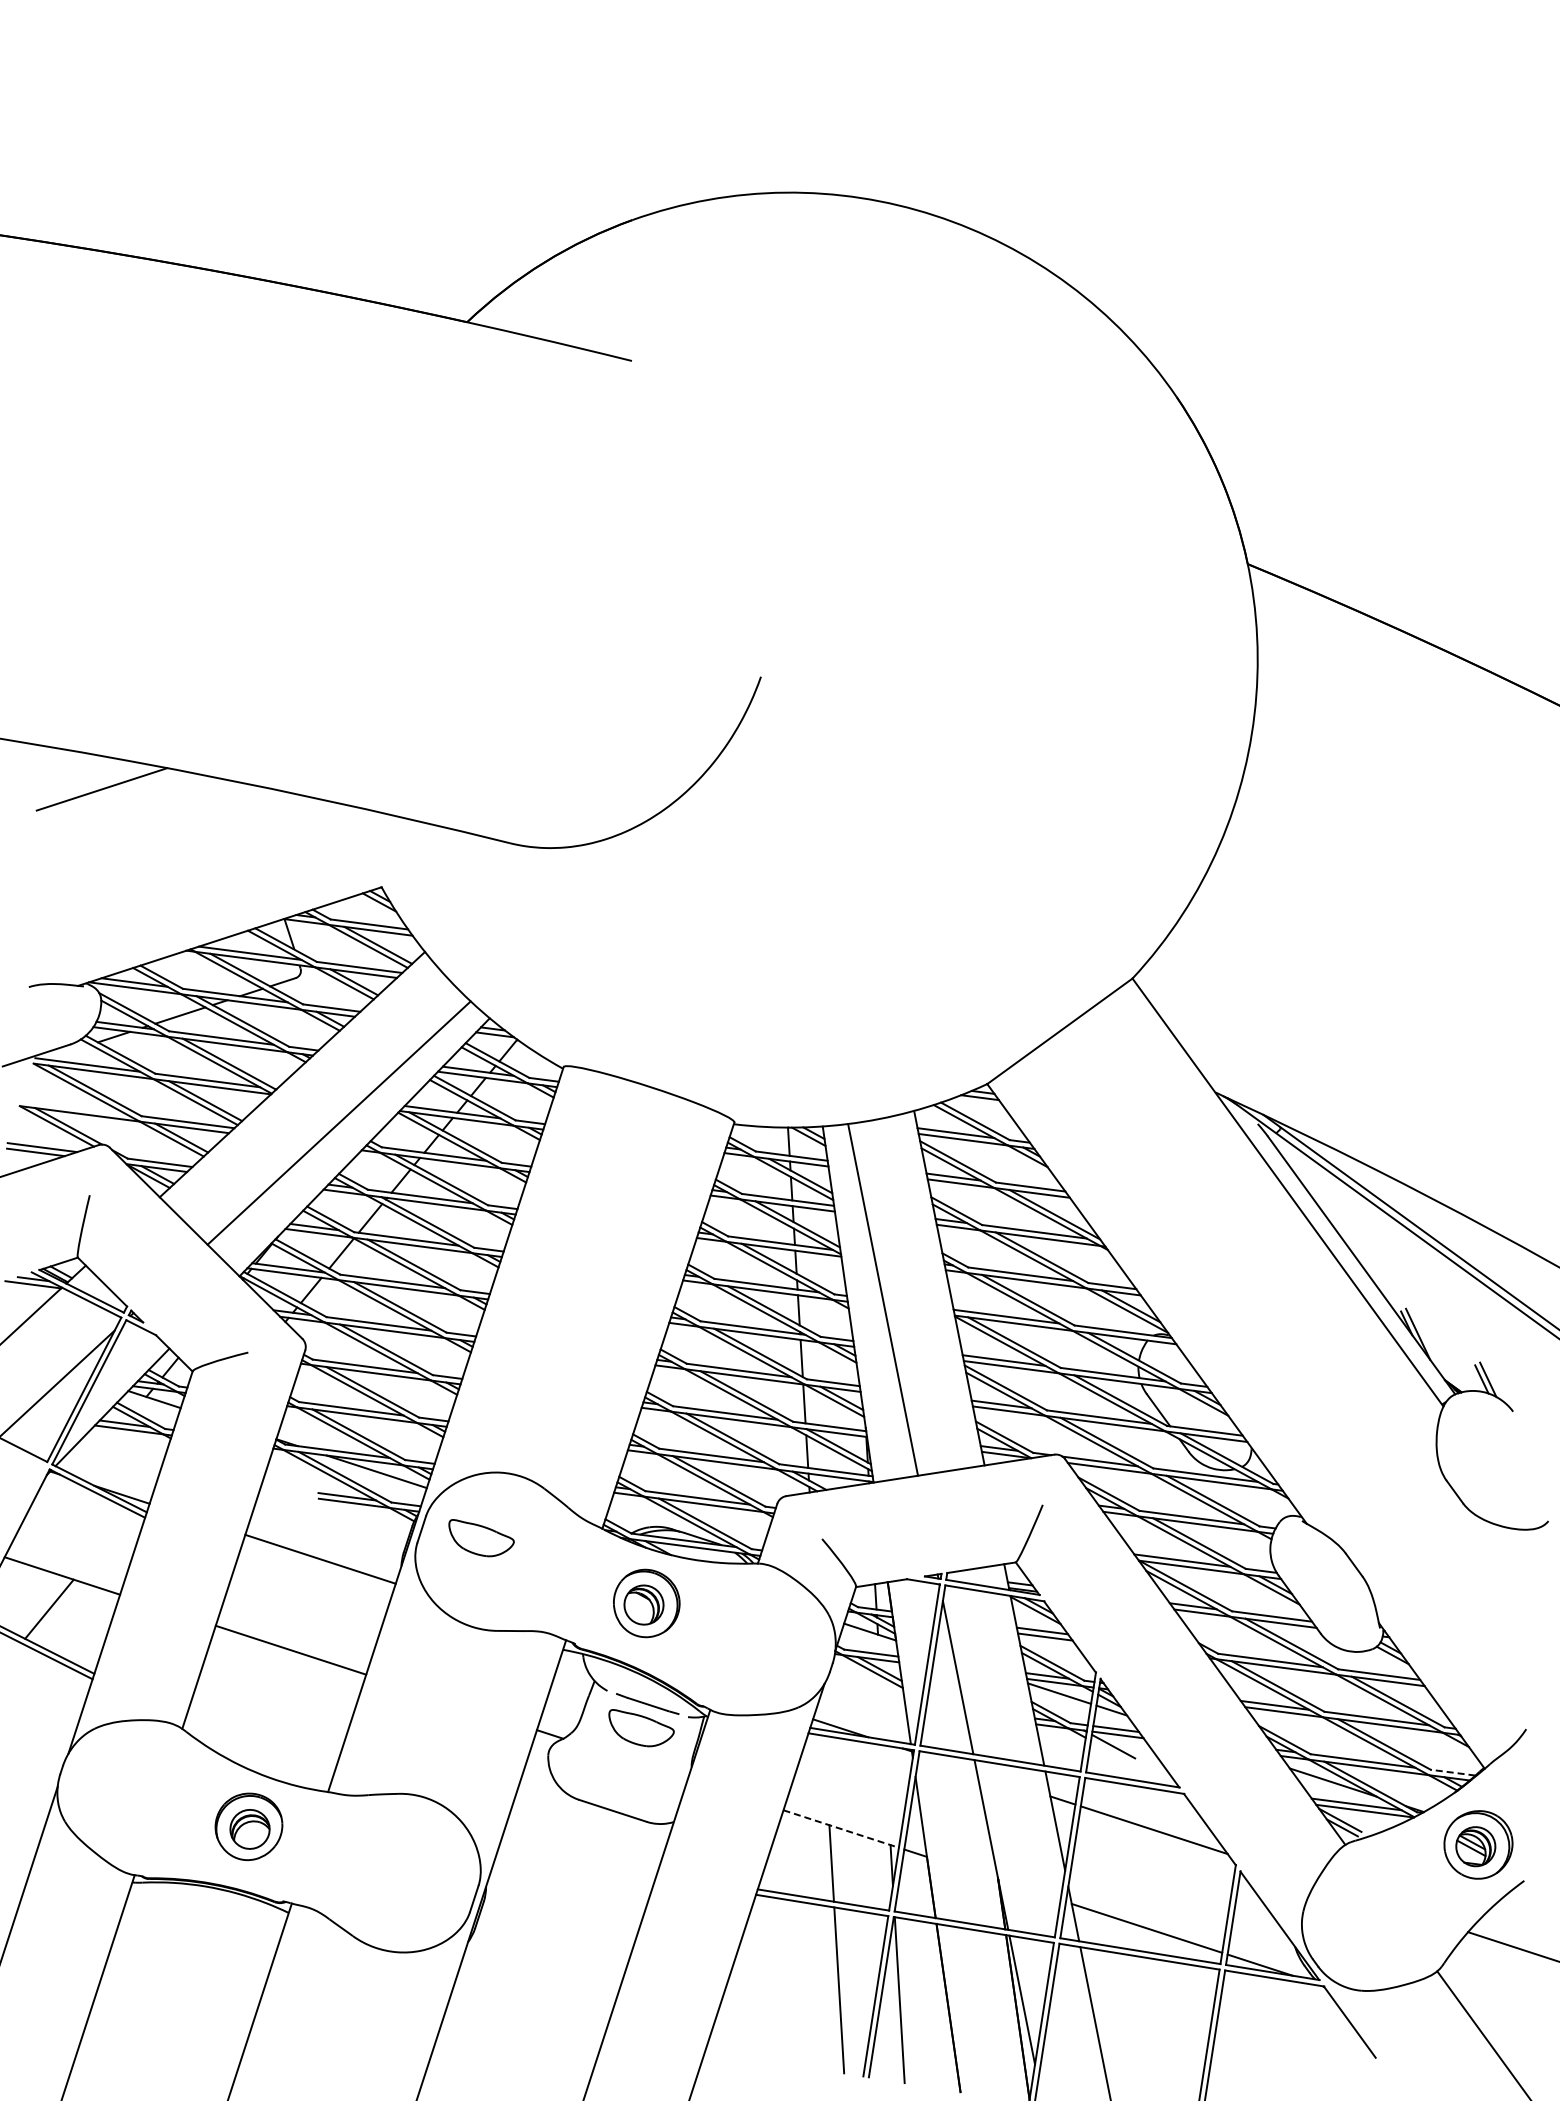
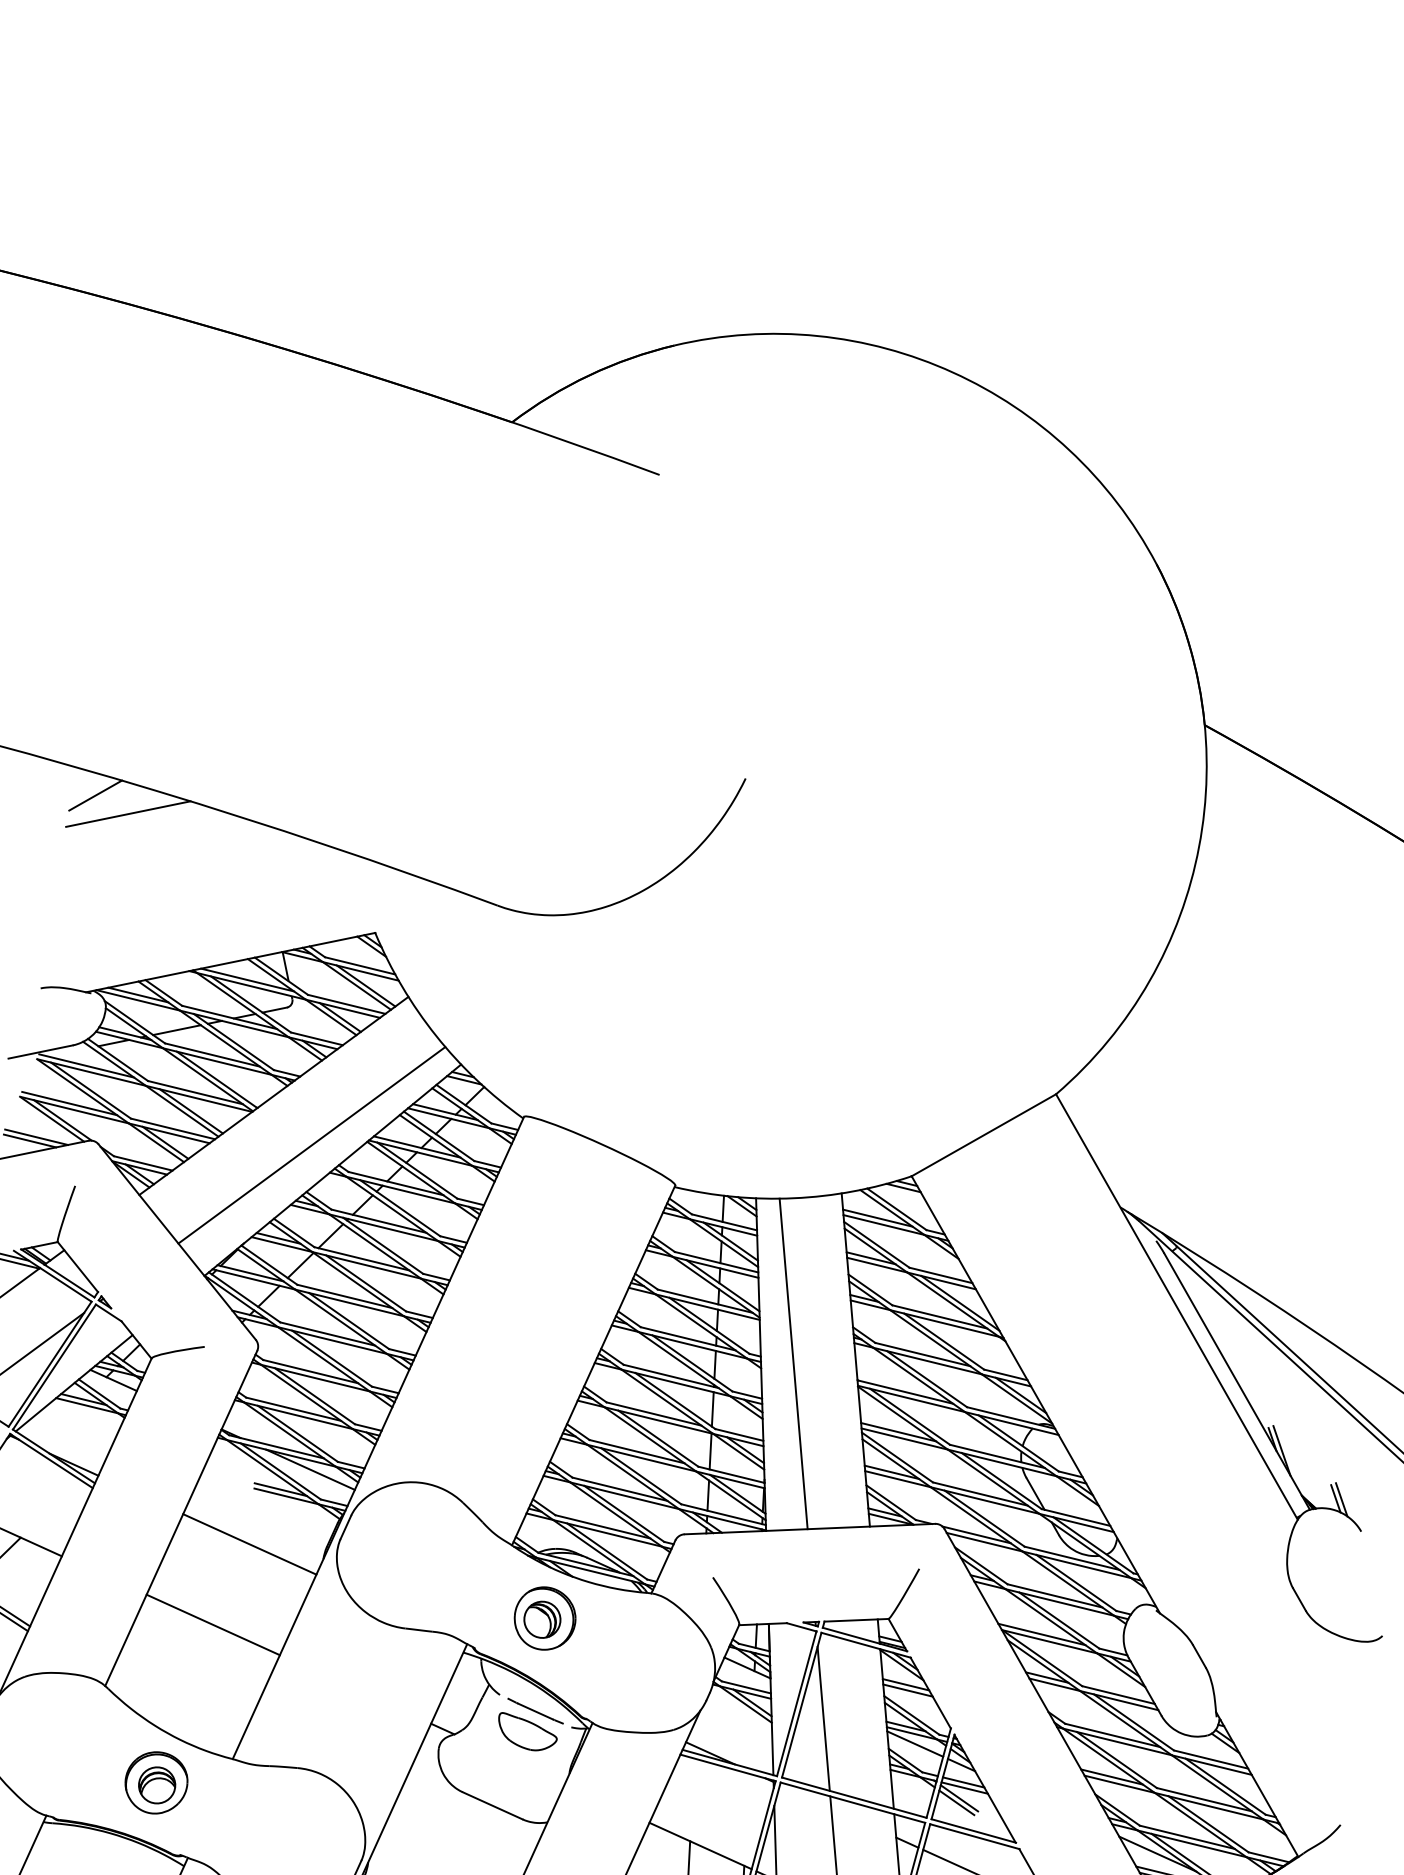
line: (64, 773) -> (95, 795), added
line: (73, 1107) -> (69, 1103), added
part: (481, 1538) -> (399, 1541), removed
line: (1111, 1751) -> (957, 1802), added
line: (1453, 1772) -> (1269, 1857), dashed -> solid
line: (841, 1829) -> (700, 1846), dashed -> solid

